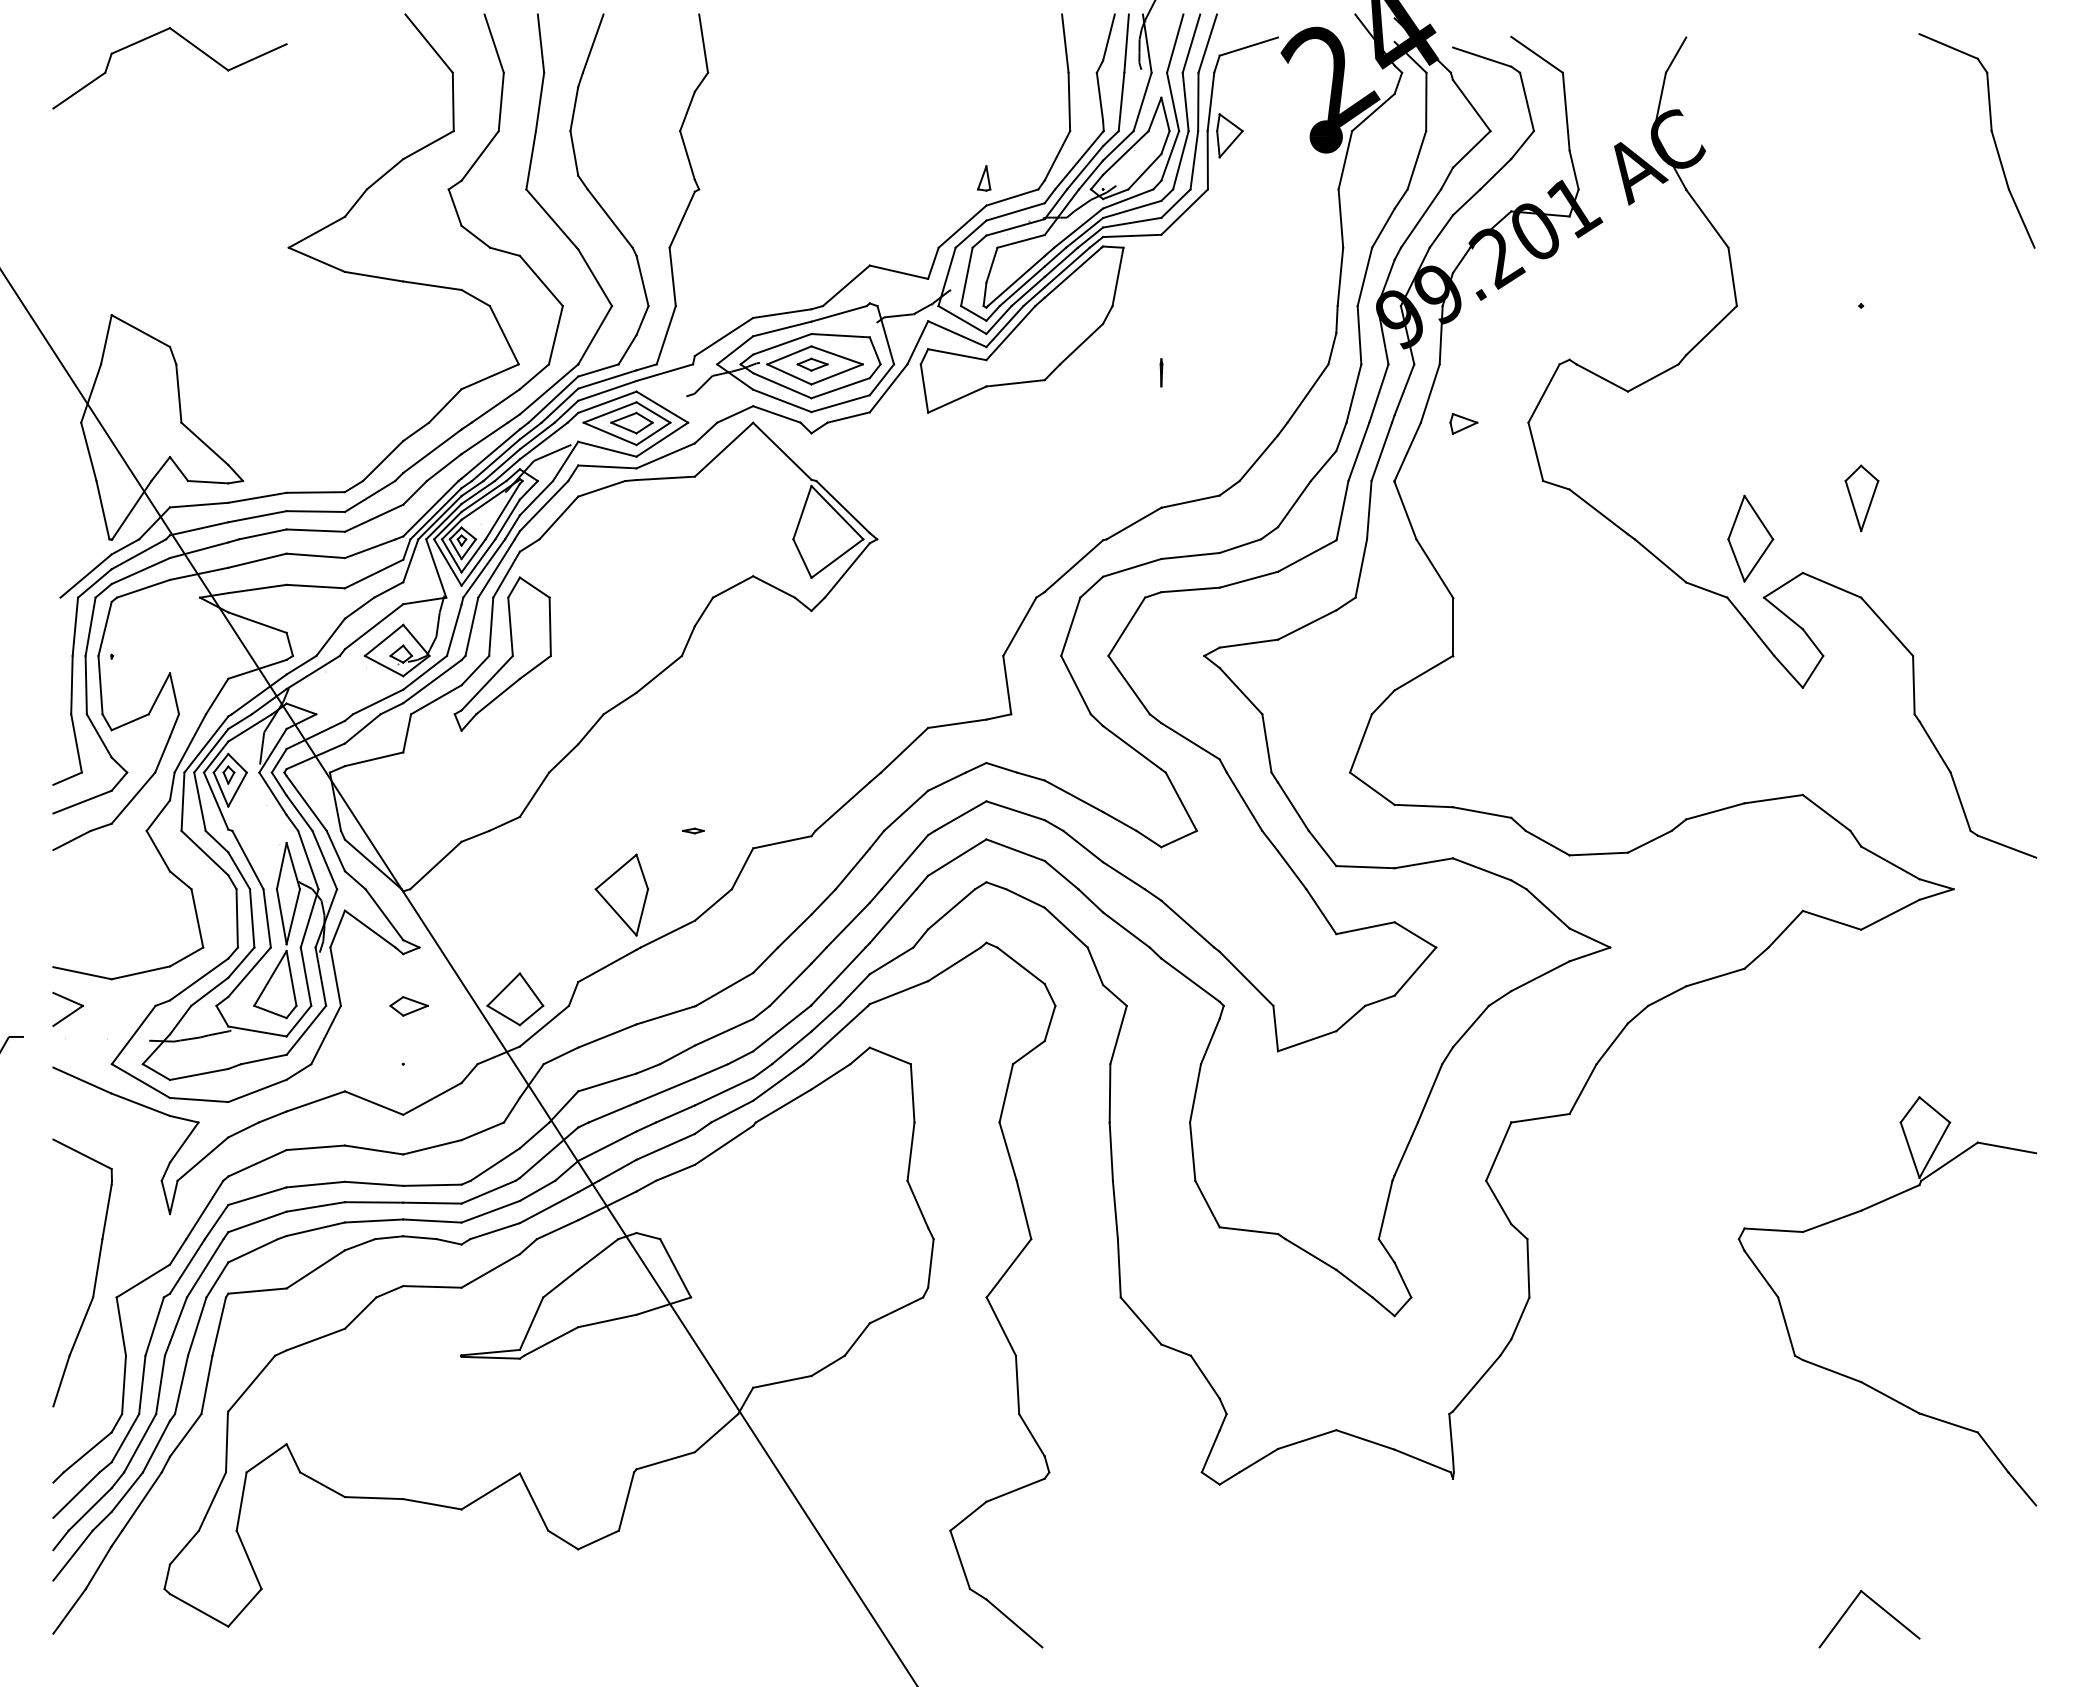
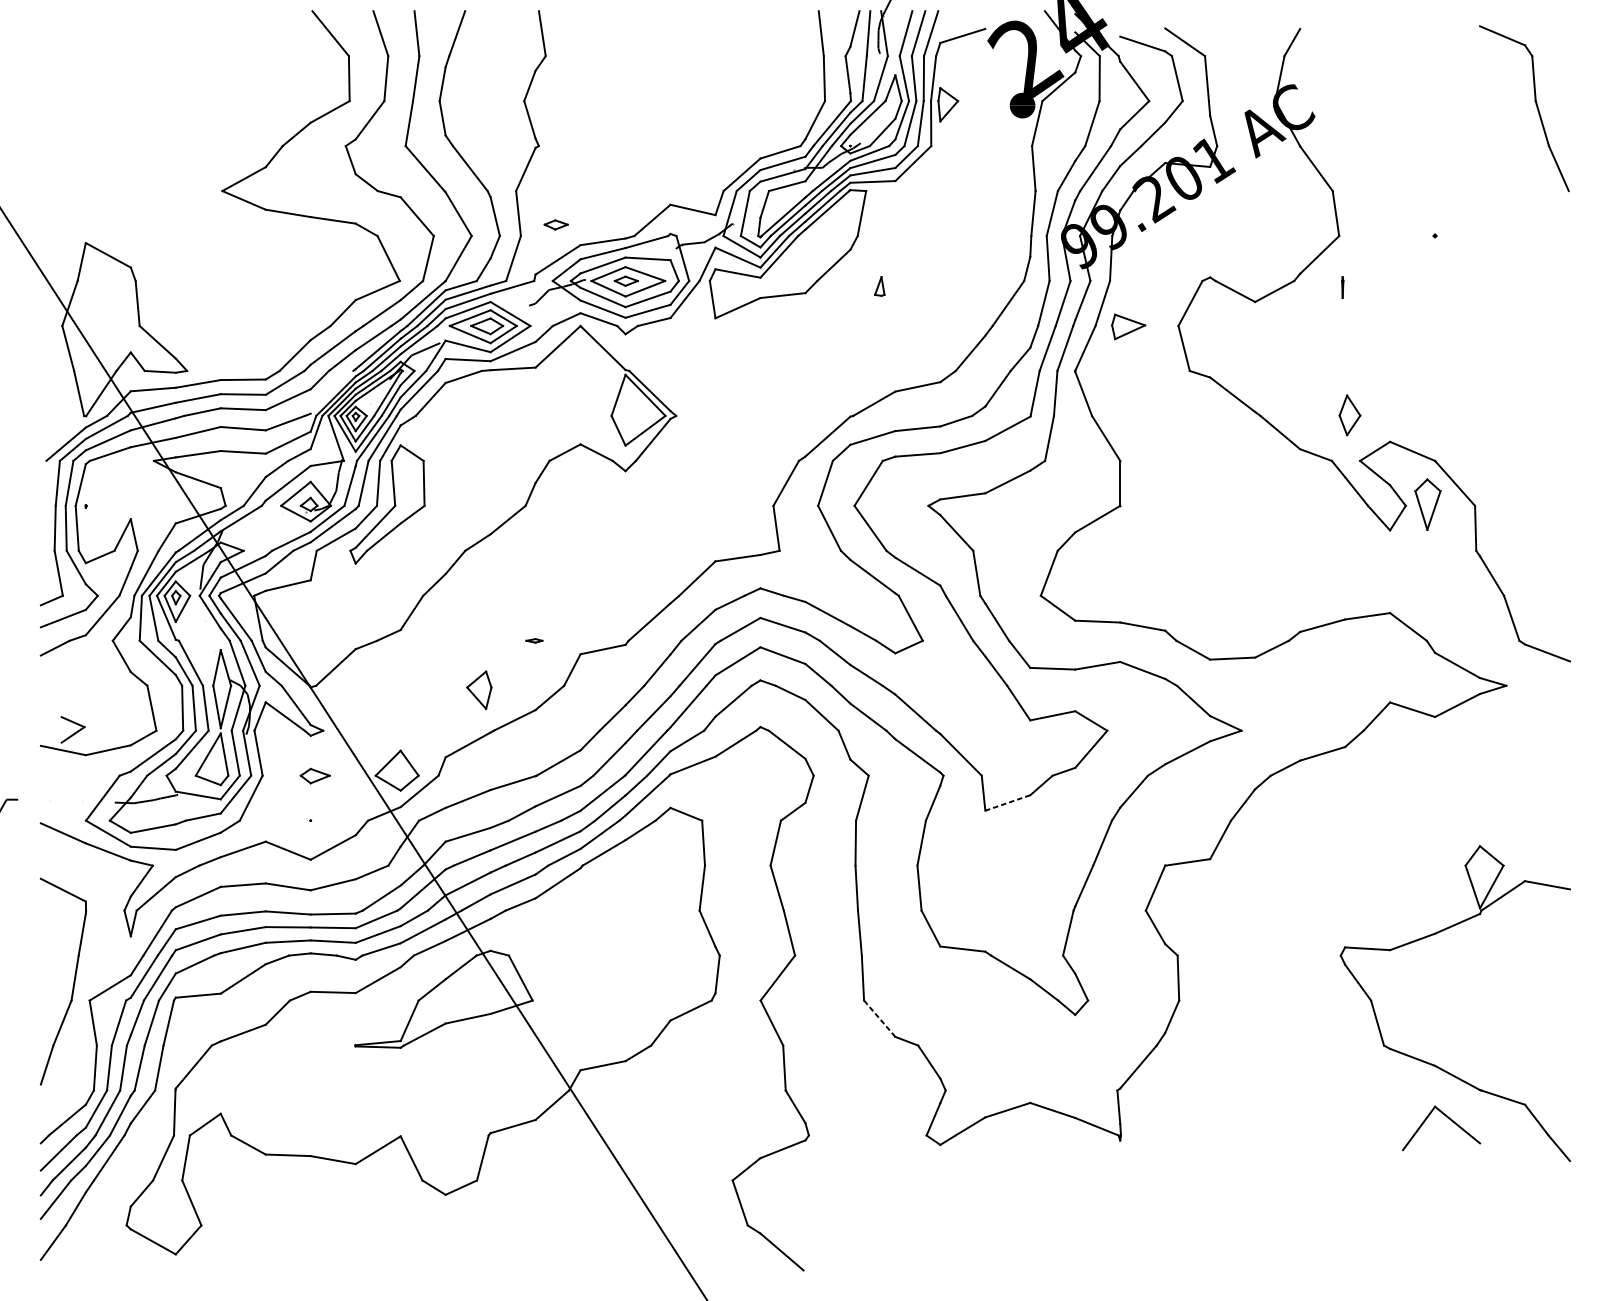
part: (190, 44) -> (146, 34), removed
part: (984, 178) -> (880, 286), moved
part: (721, 291) -> (556, 224), added
line: (1161, 372) -> (1342, 287), moved
part: (1463, 423) -> (1128, 326), size x1.6
part: (1861, 498) -> (1427, 504), moved
line: (430, 508) -> (331, 392), removed
part: (1750, 538) -> (1349, 415), size x0.6
part: (621, 894) -> (479, 689), size x0.6
part: (67, 1009) -> (72, 729), moved
line: (1307, 1041) -> (1008, 803), solid -> dashed
line: (1140, 1320) -> (879, 1018), solid -> dashed
part: (1880, 1608) -> (1449, 1120), moved

